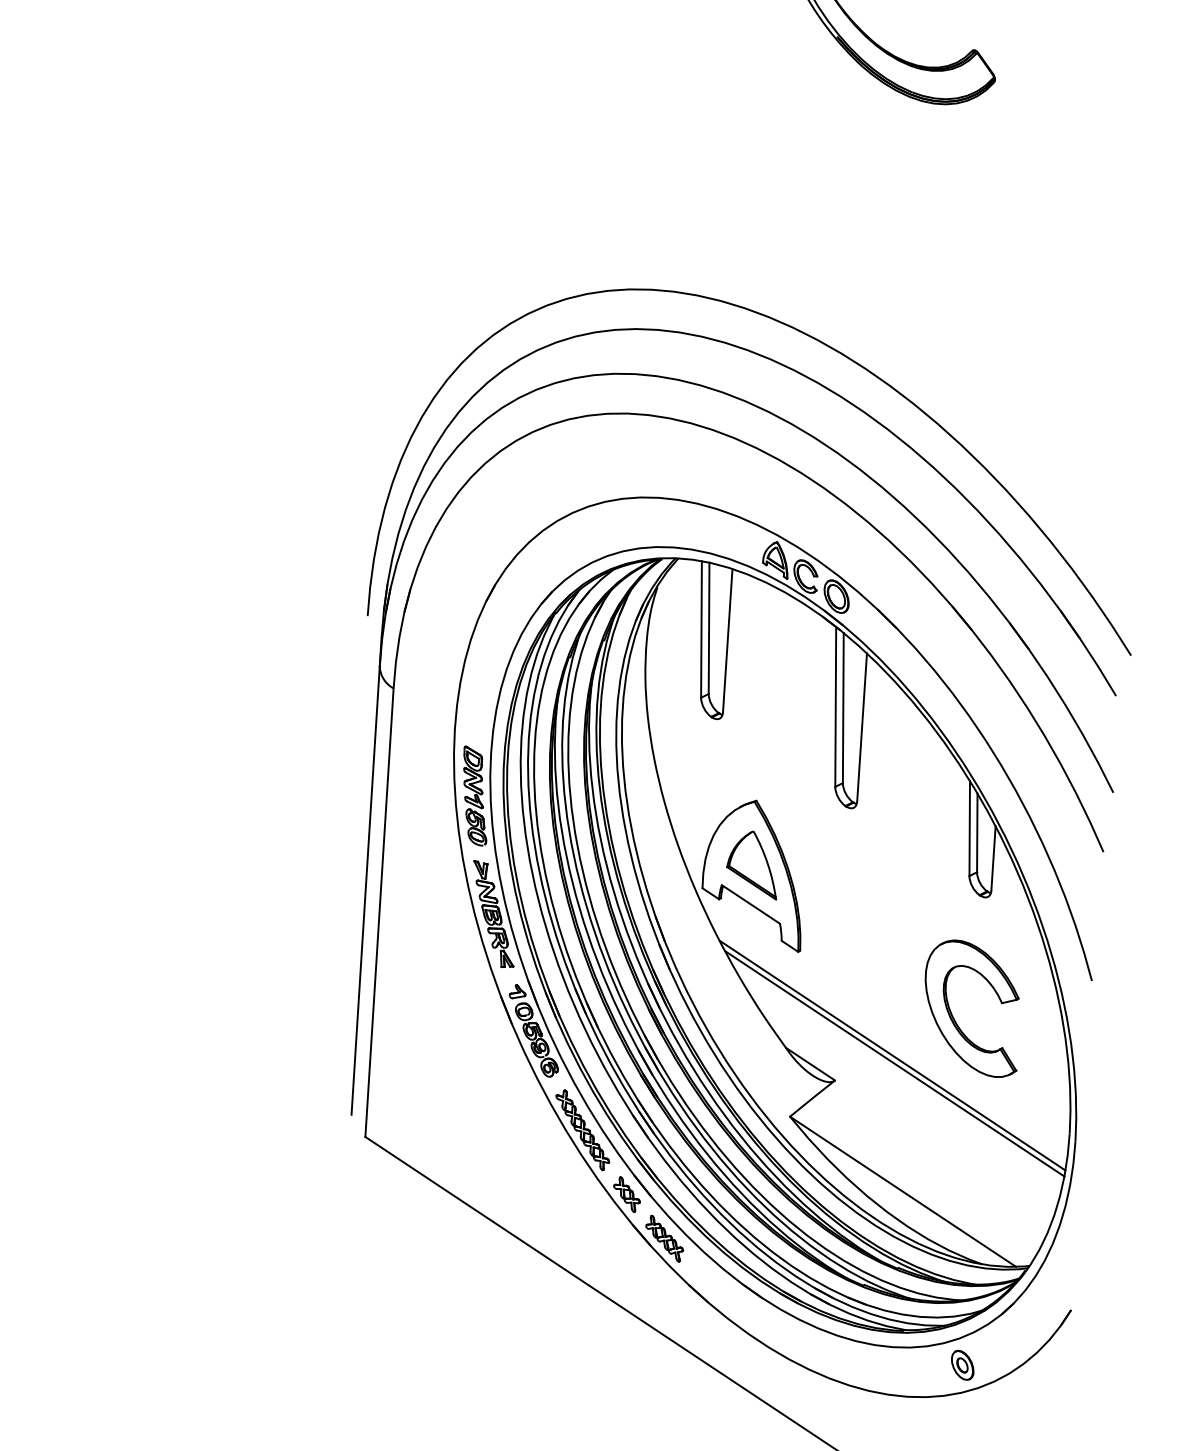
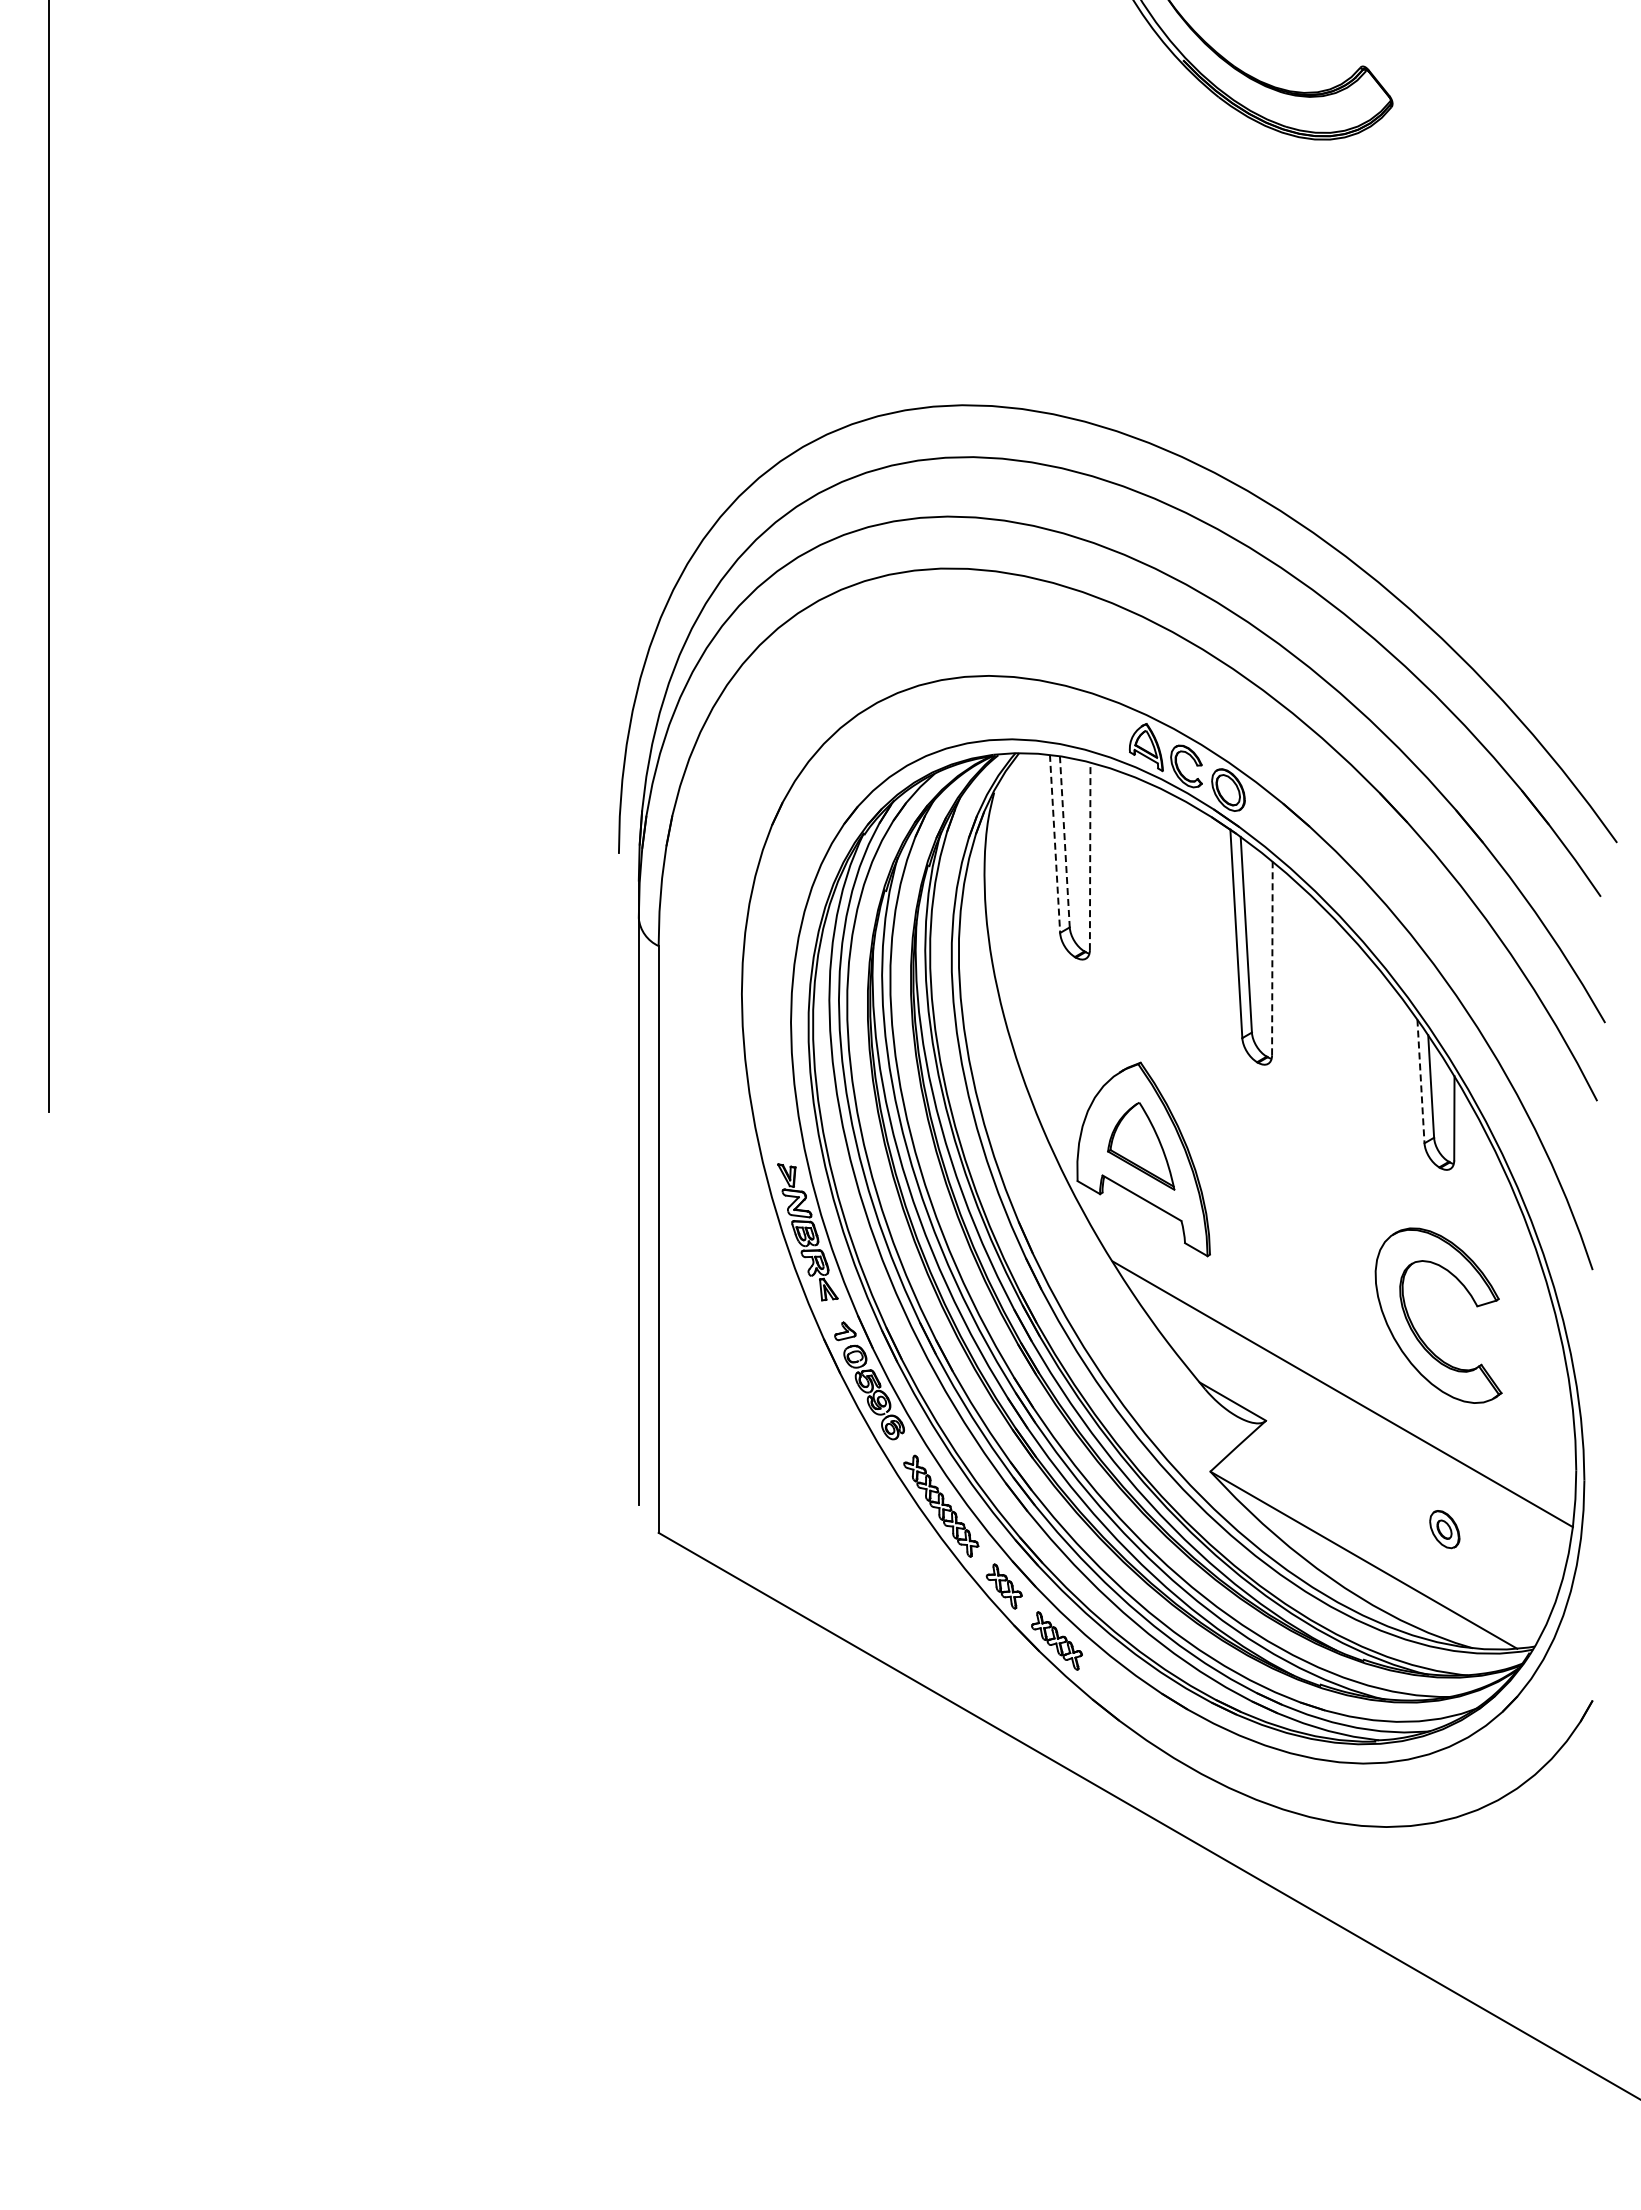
line: (708, 628) -> (1064, 841), solid -> dashed
line: (701, 629) -> (1055, 844), solid -> dashed
line: (727, 640) -> (1090, 856), solid -> dashed
line: (862, 727) -> (1272, 958), solid -> dashed
part: (474, 795) -> (773, 1079), removed
line: (969, 828) -> (1420, 1081), solid -> dashed
line: (892, 1055) -> (1338, 1383), removed
part: (962, 1365) -> (1444, 1529), moved

